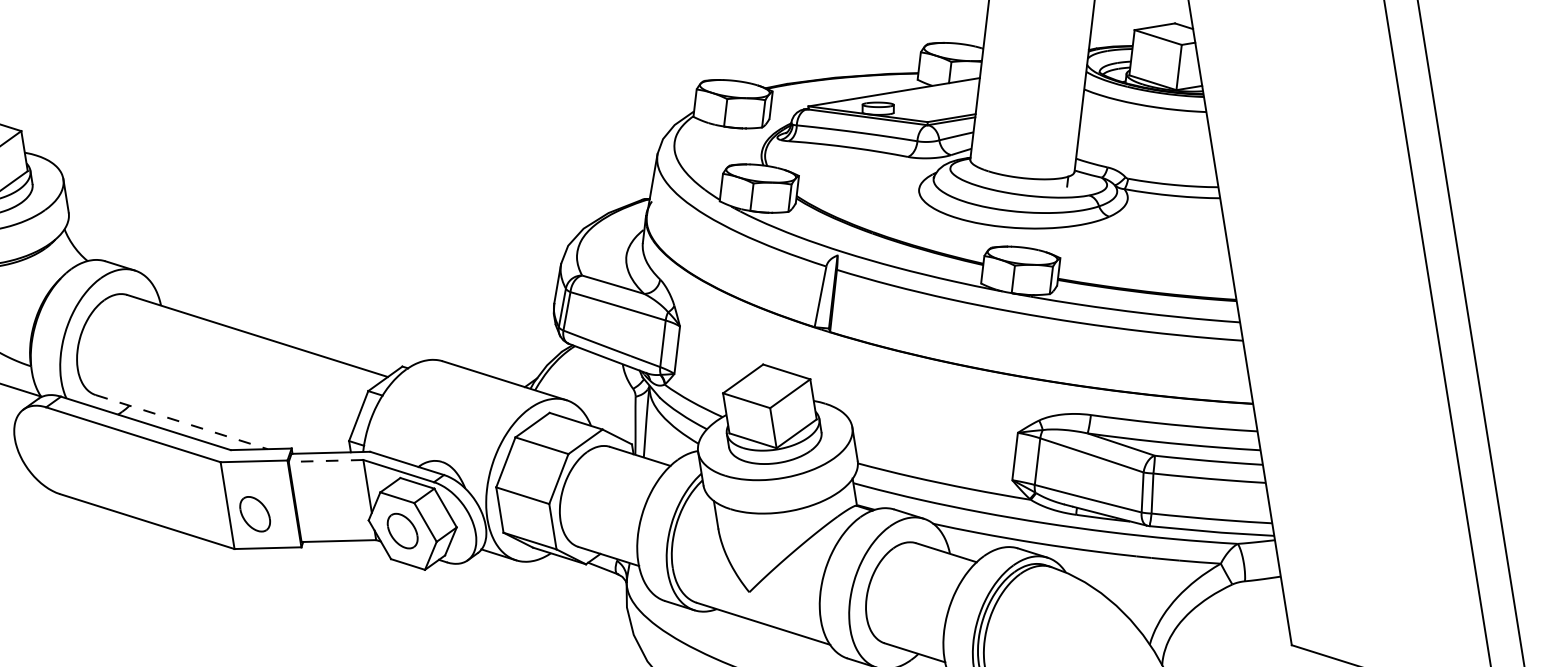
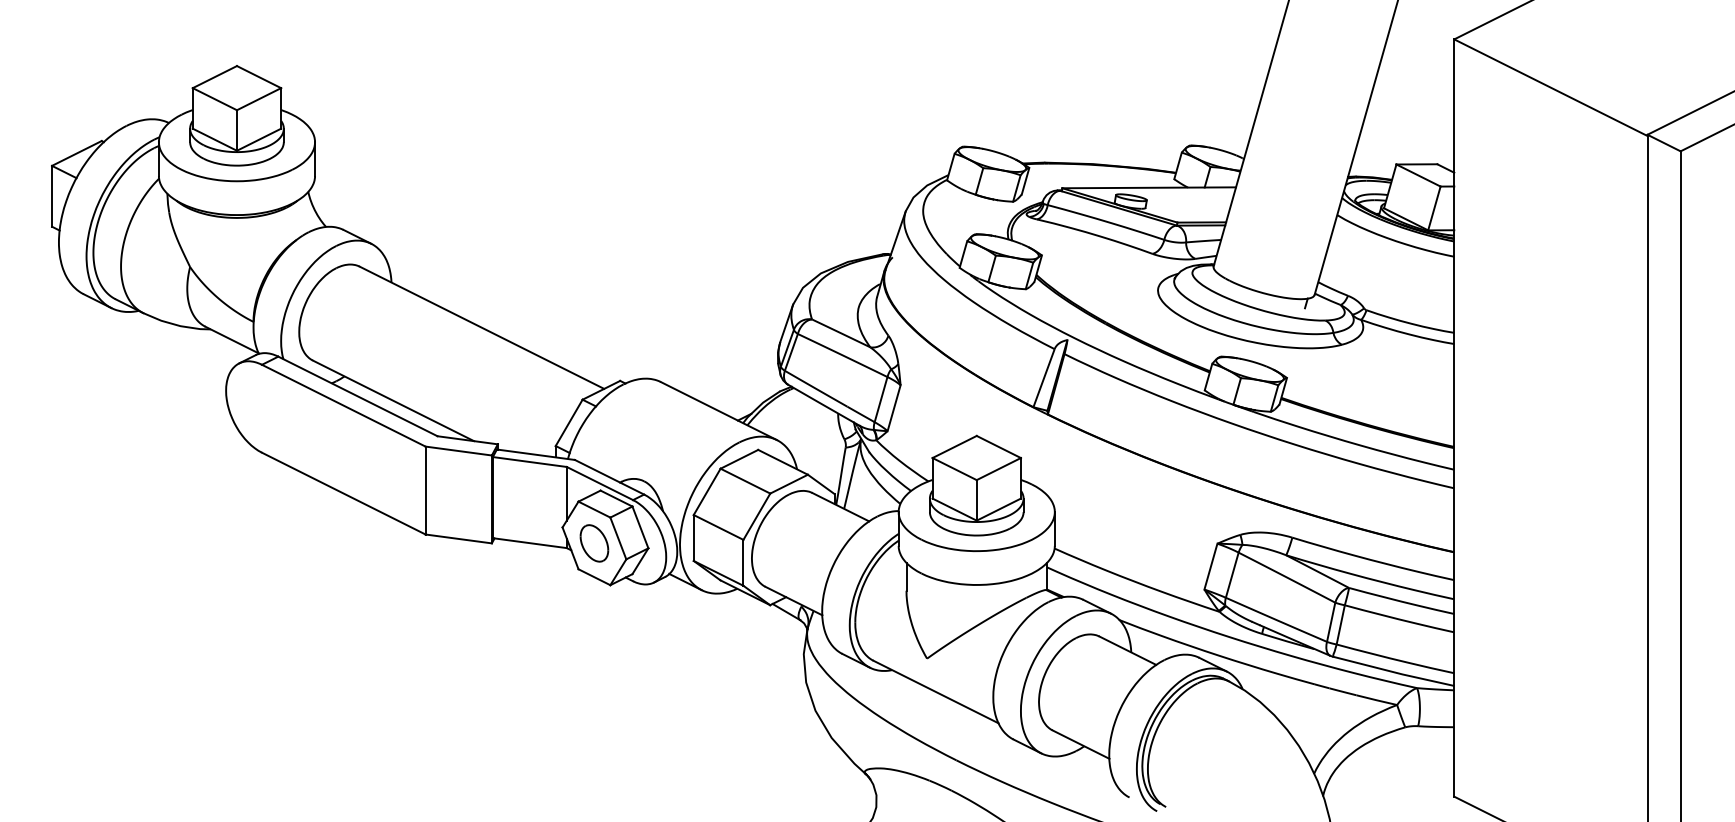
line: (181, 422) -> (393, 401), dashed -> solid
line: (325, 460) -> (529, 461), dashed -> solid
part: (255, 514) -> (451, 503), removed

